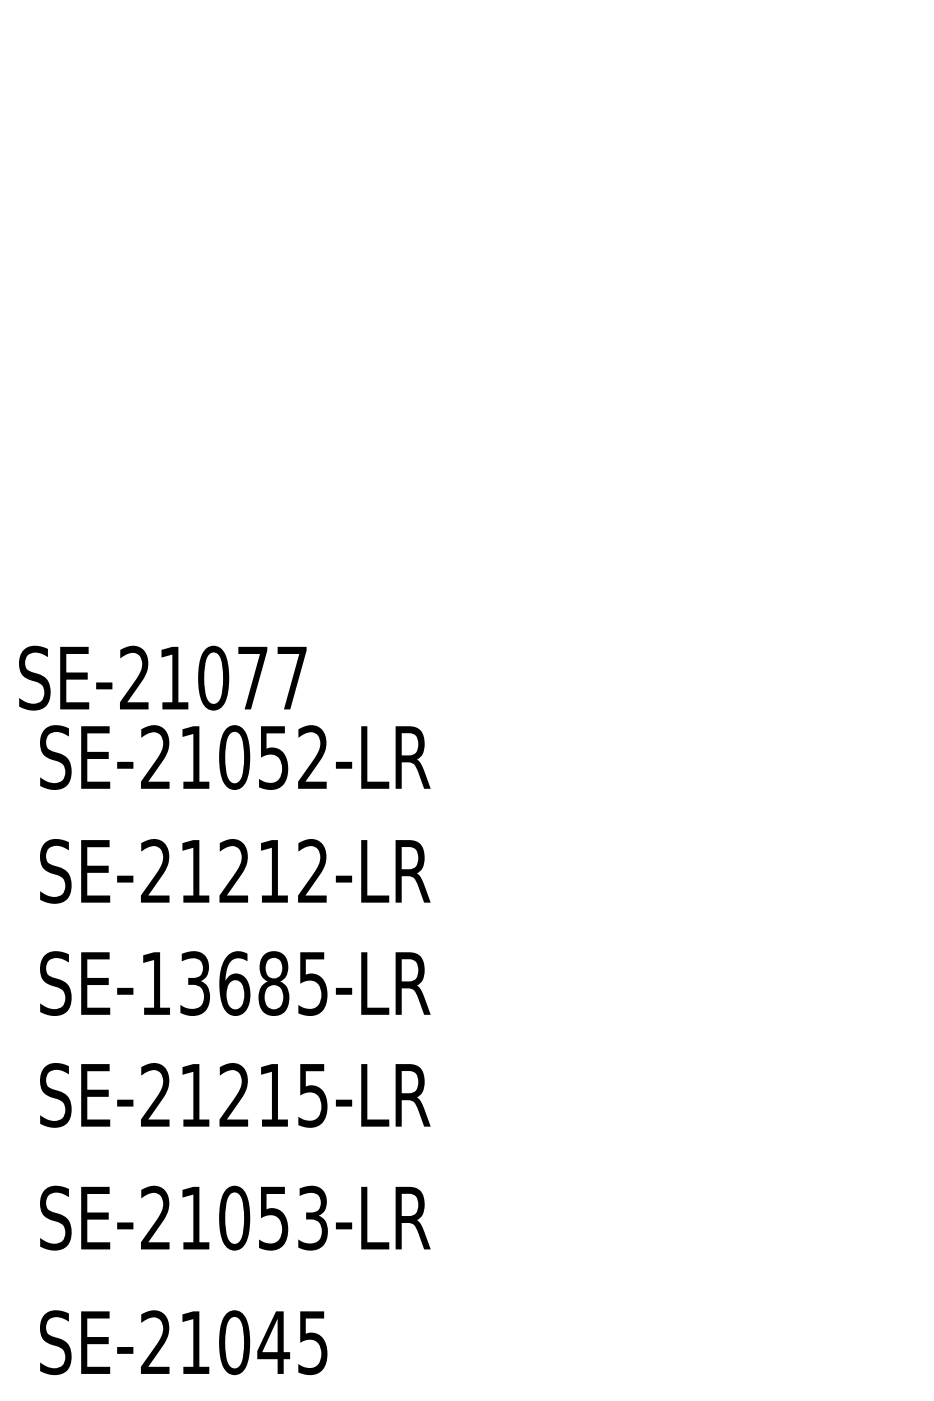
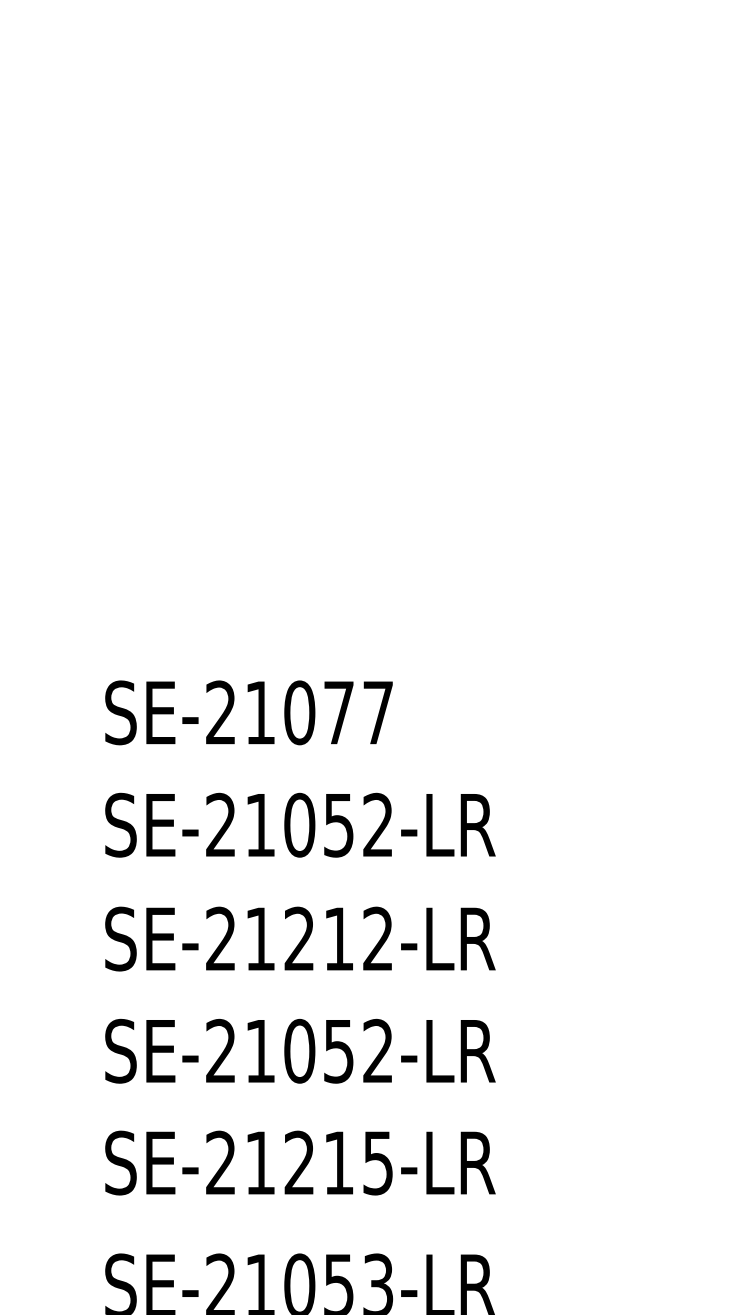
text: (162, 677) -> (248, 712), moved
text: (234, 983) -> (299, 1051), SE-13685-LR -> SE-21052-LR

